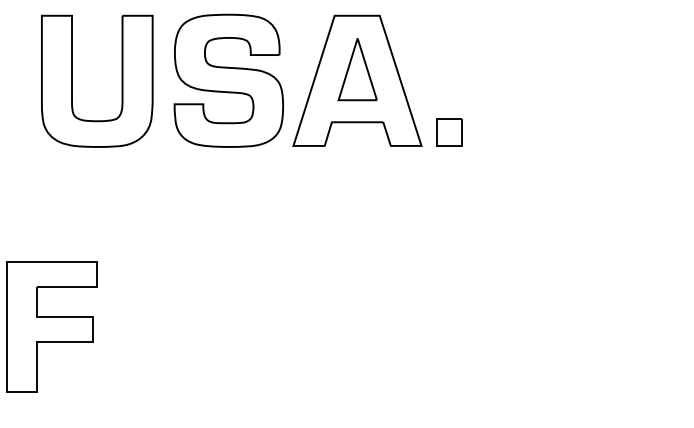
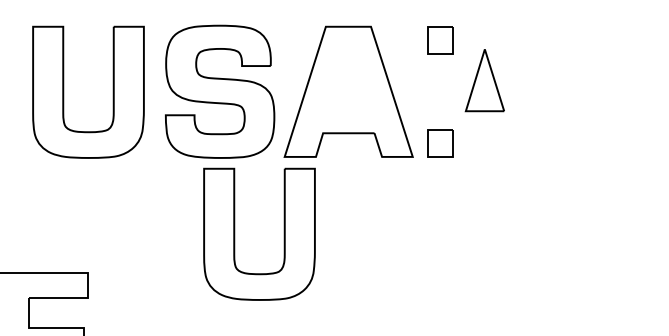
part: (449, 29) -> (440, 40), added
part: (357, 69) -> (484, 80), moved
part: (292, 222) -> (283, 233), added

